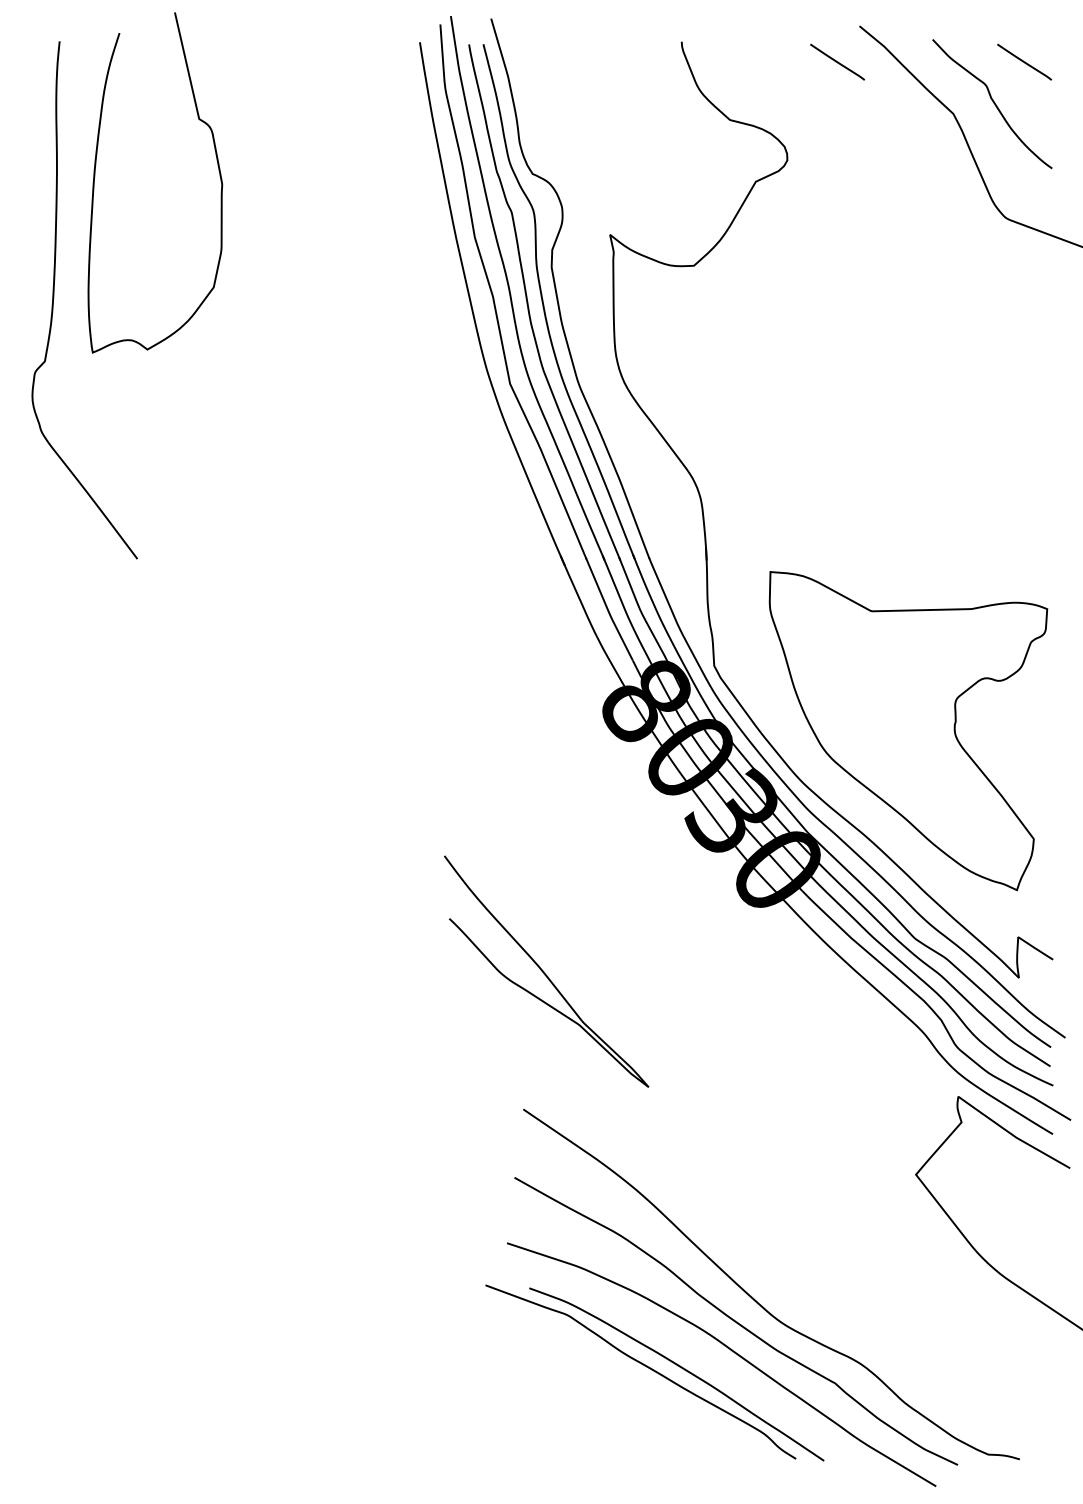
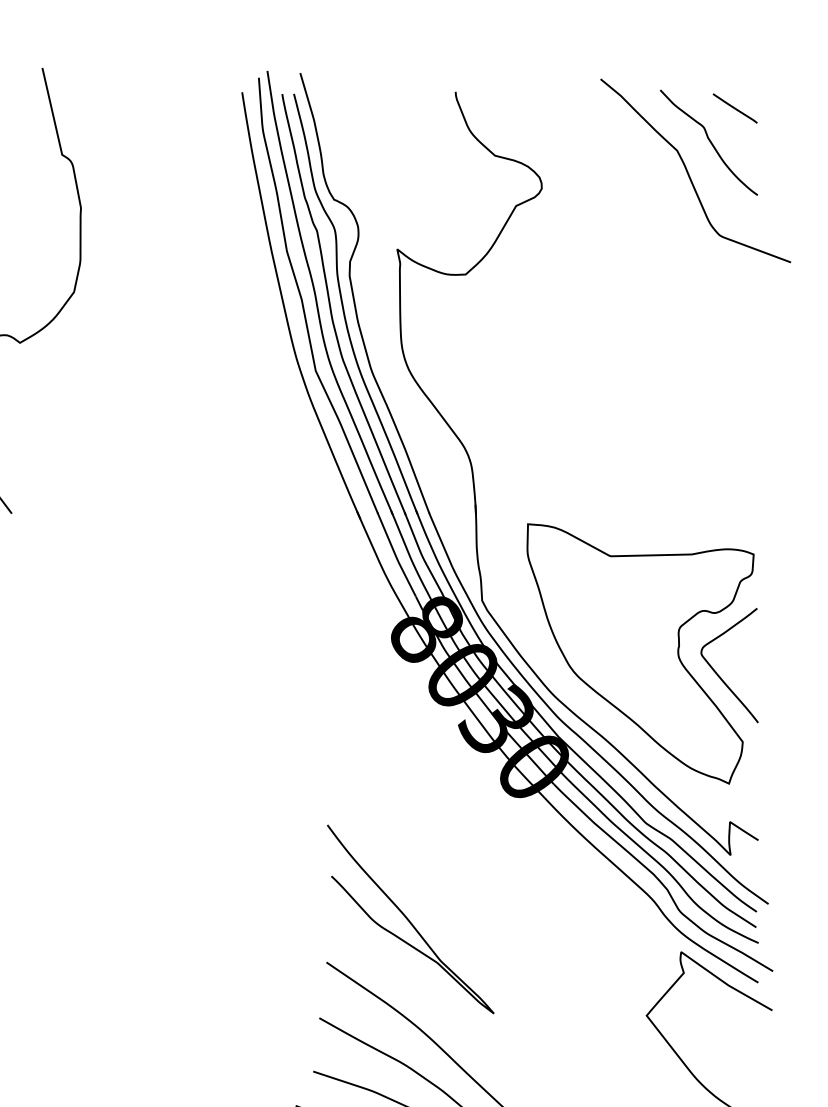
line: (837, 61) -> (582, 107), removed
curve: (1004, 756) -> (718, 674), added
curve: (544, 971) -> (409, 919), moved

